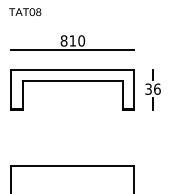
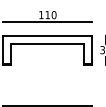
text: (63, 40) -> (40, 14), 810 -> 110

